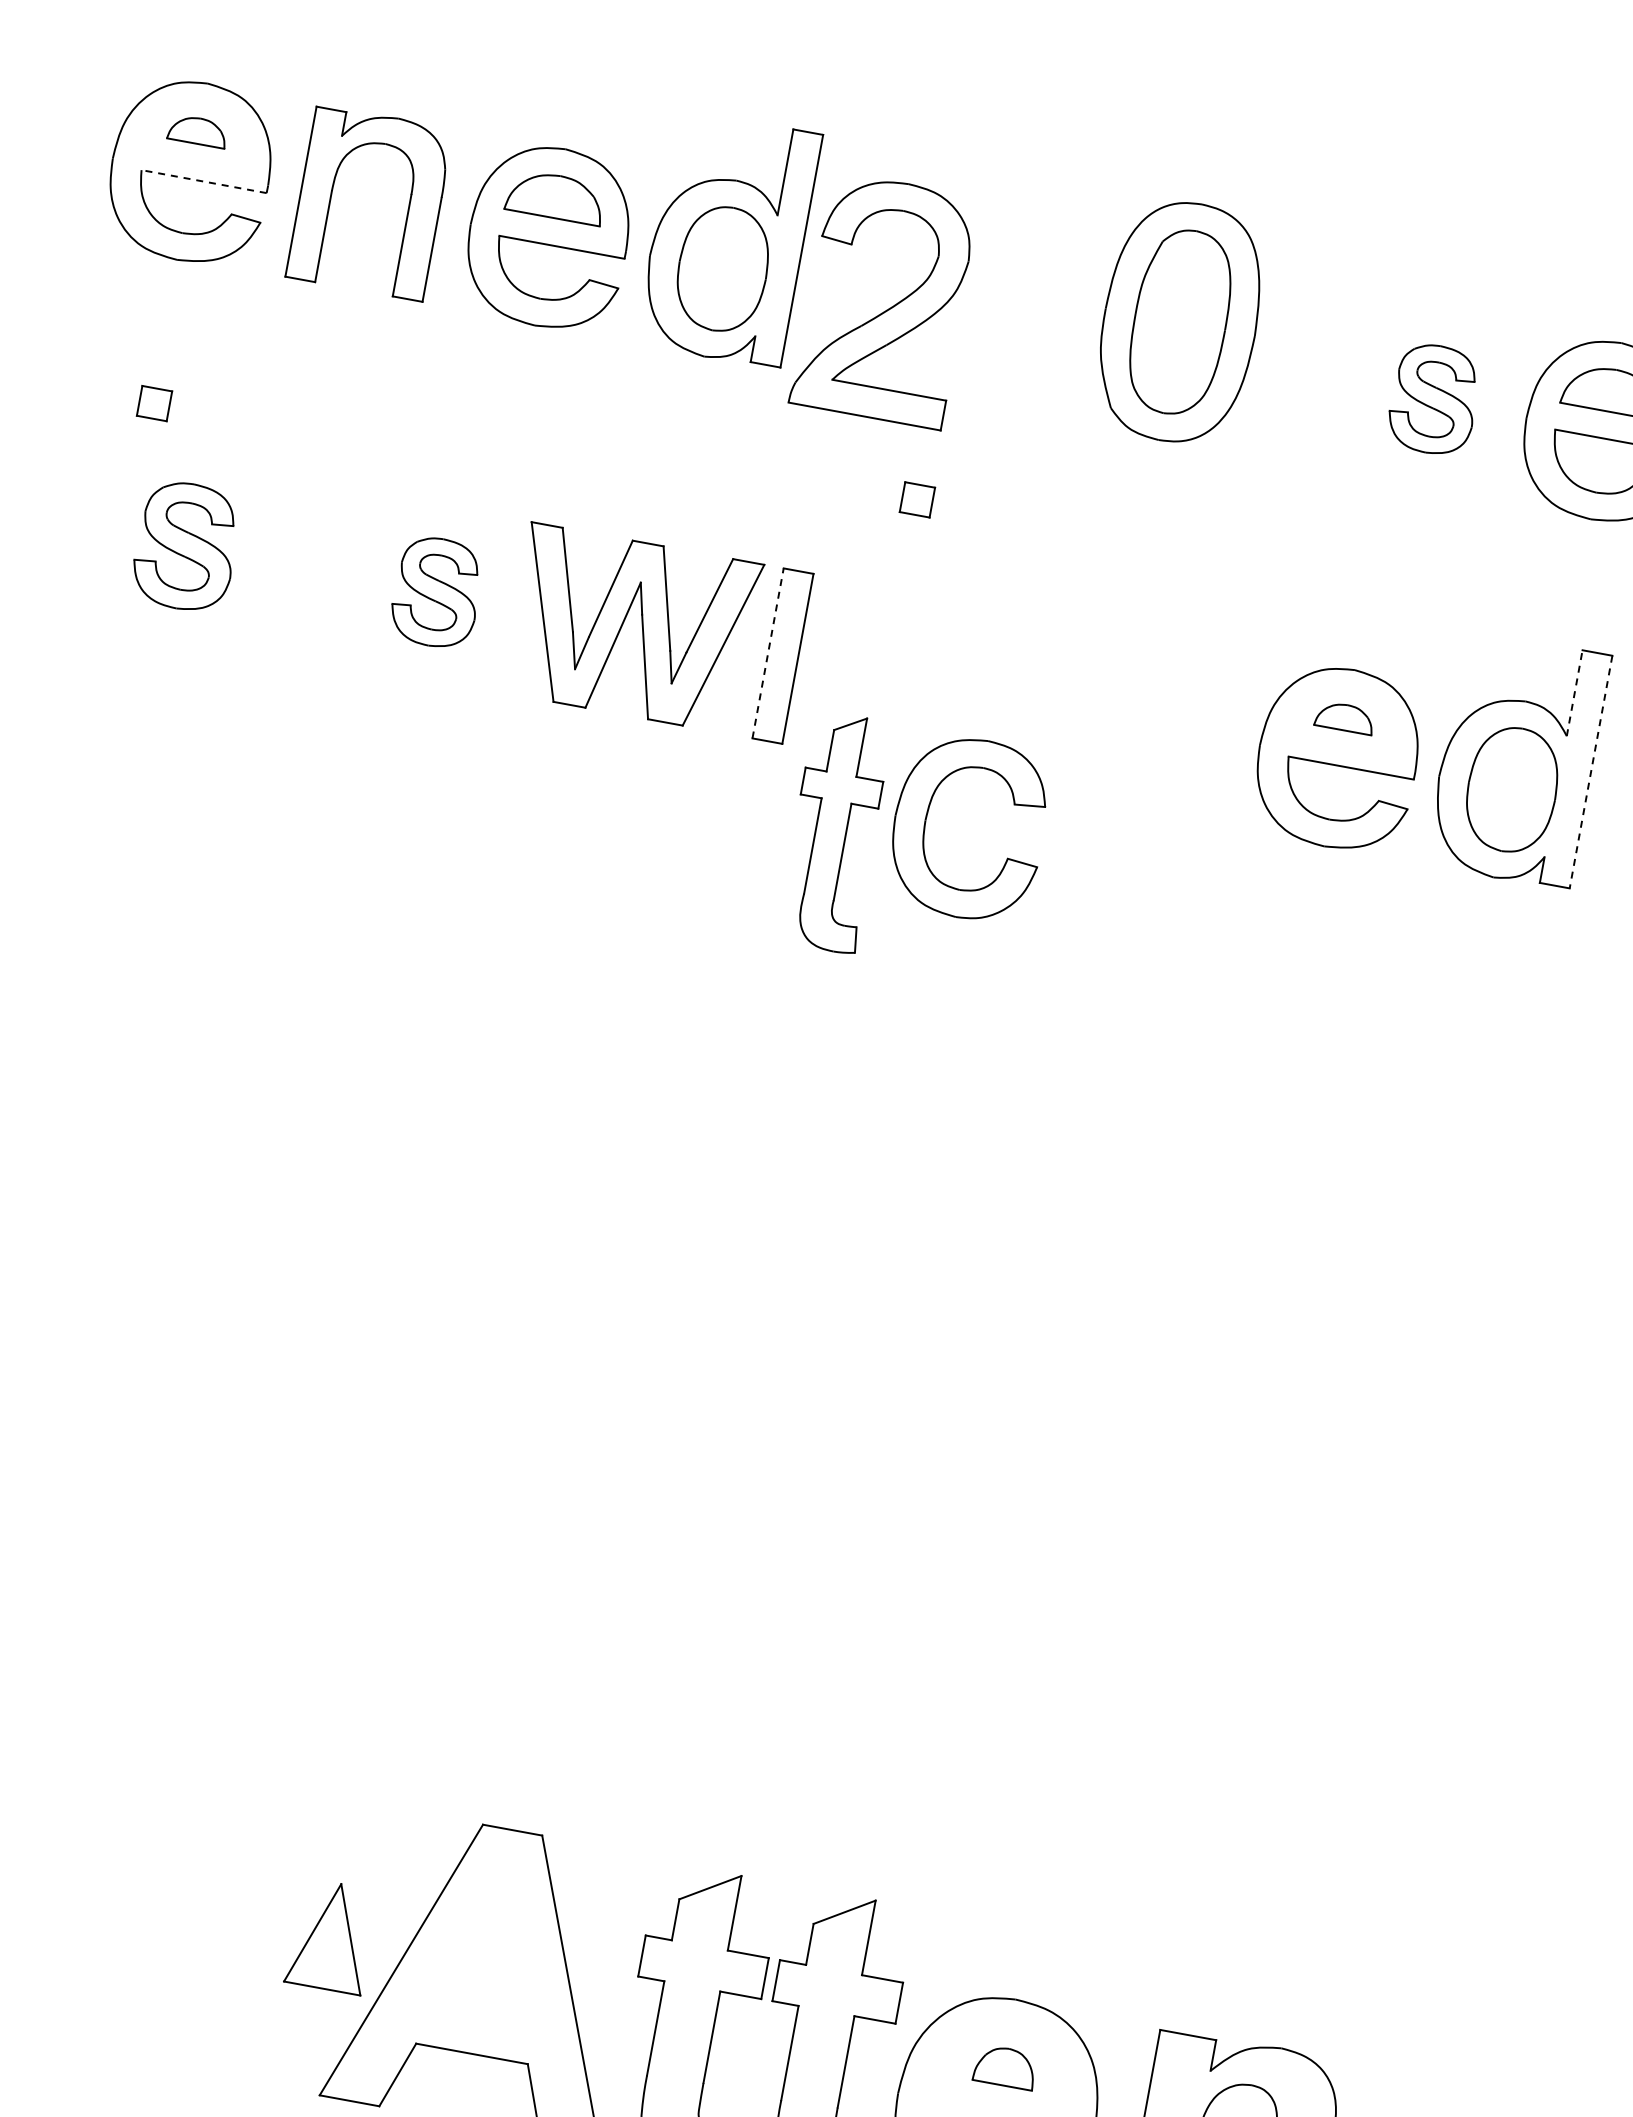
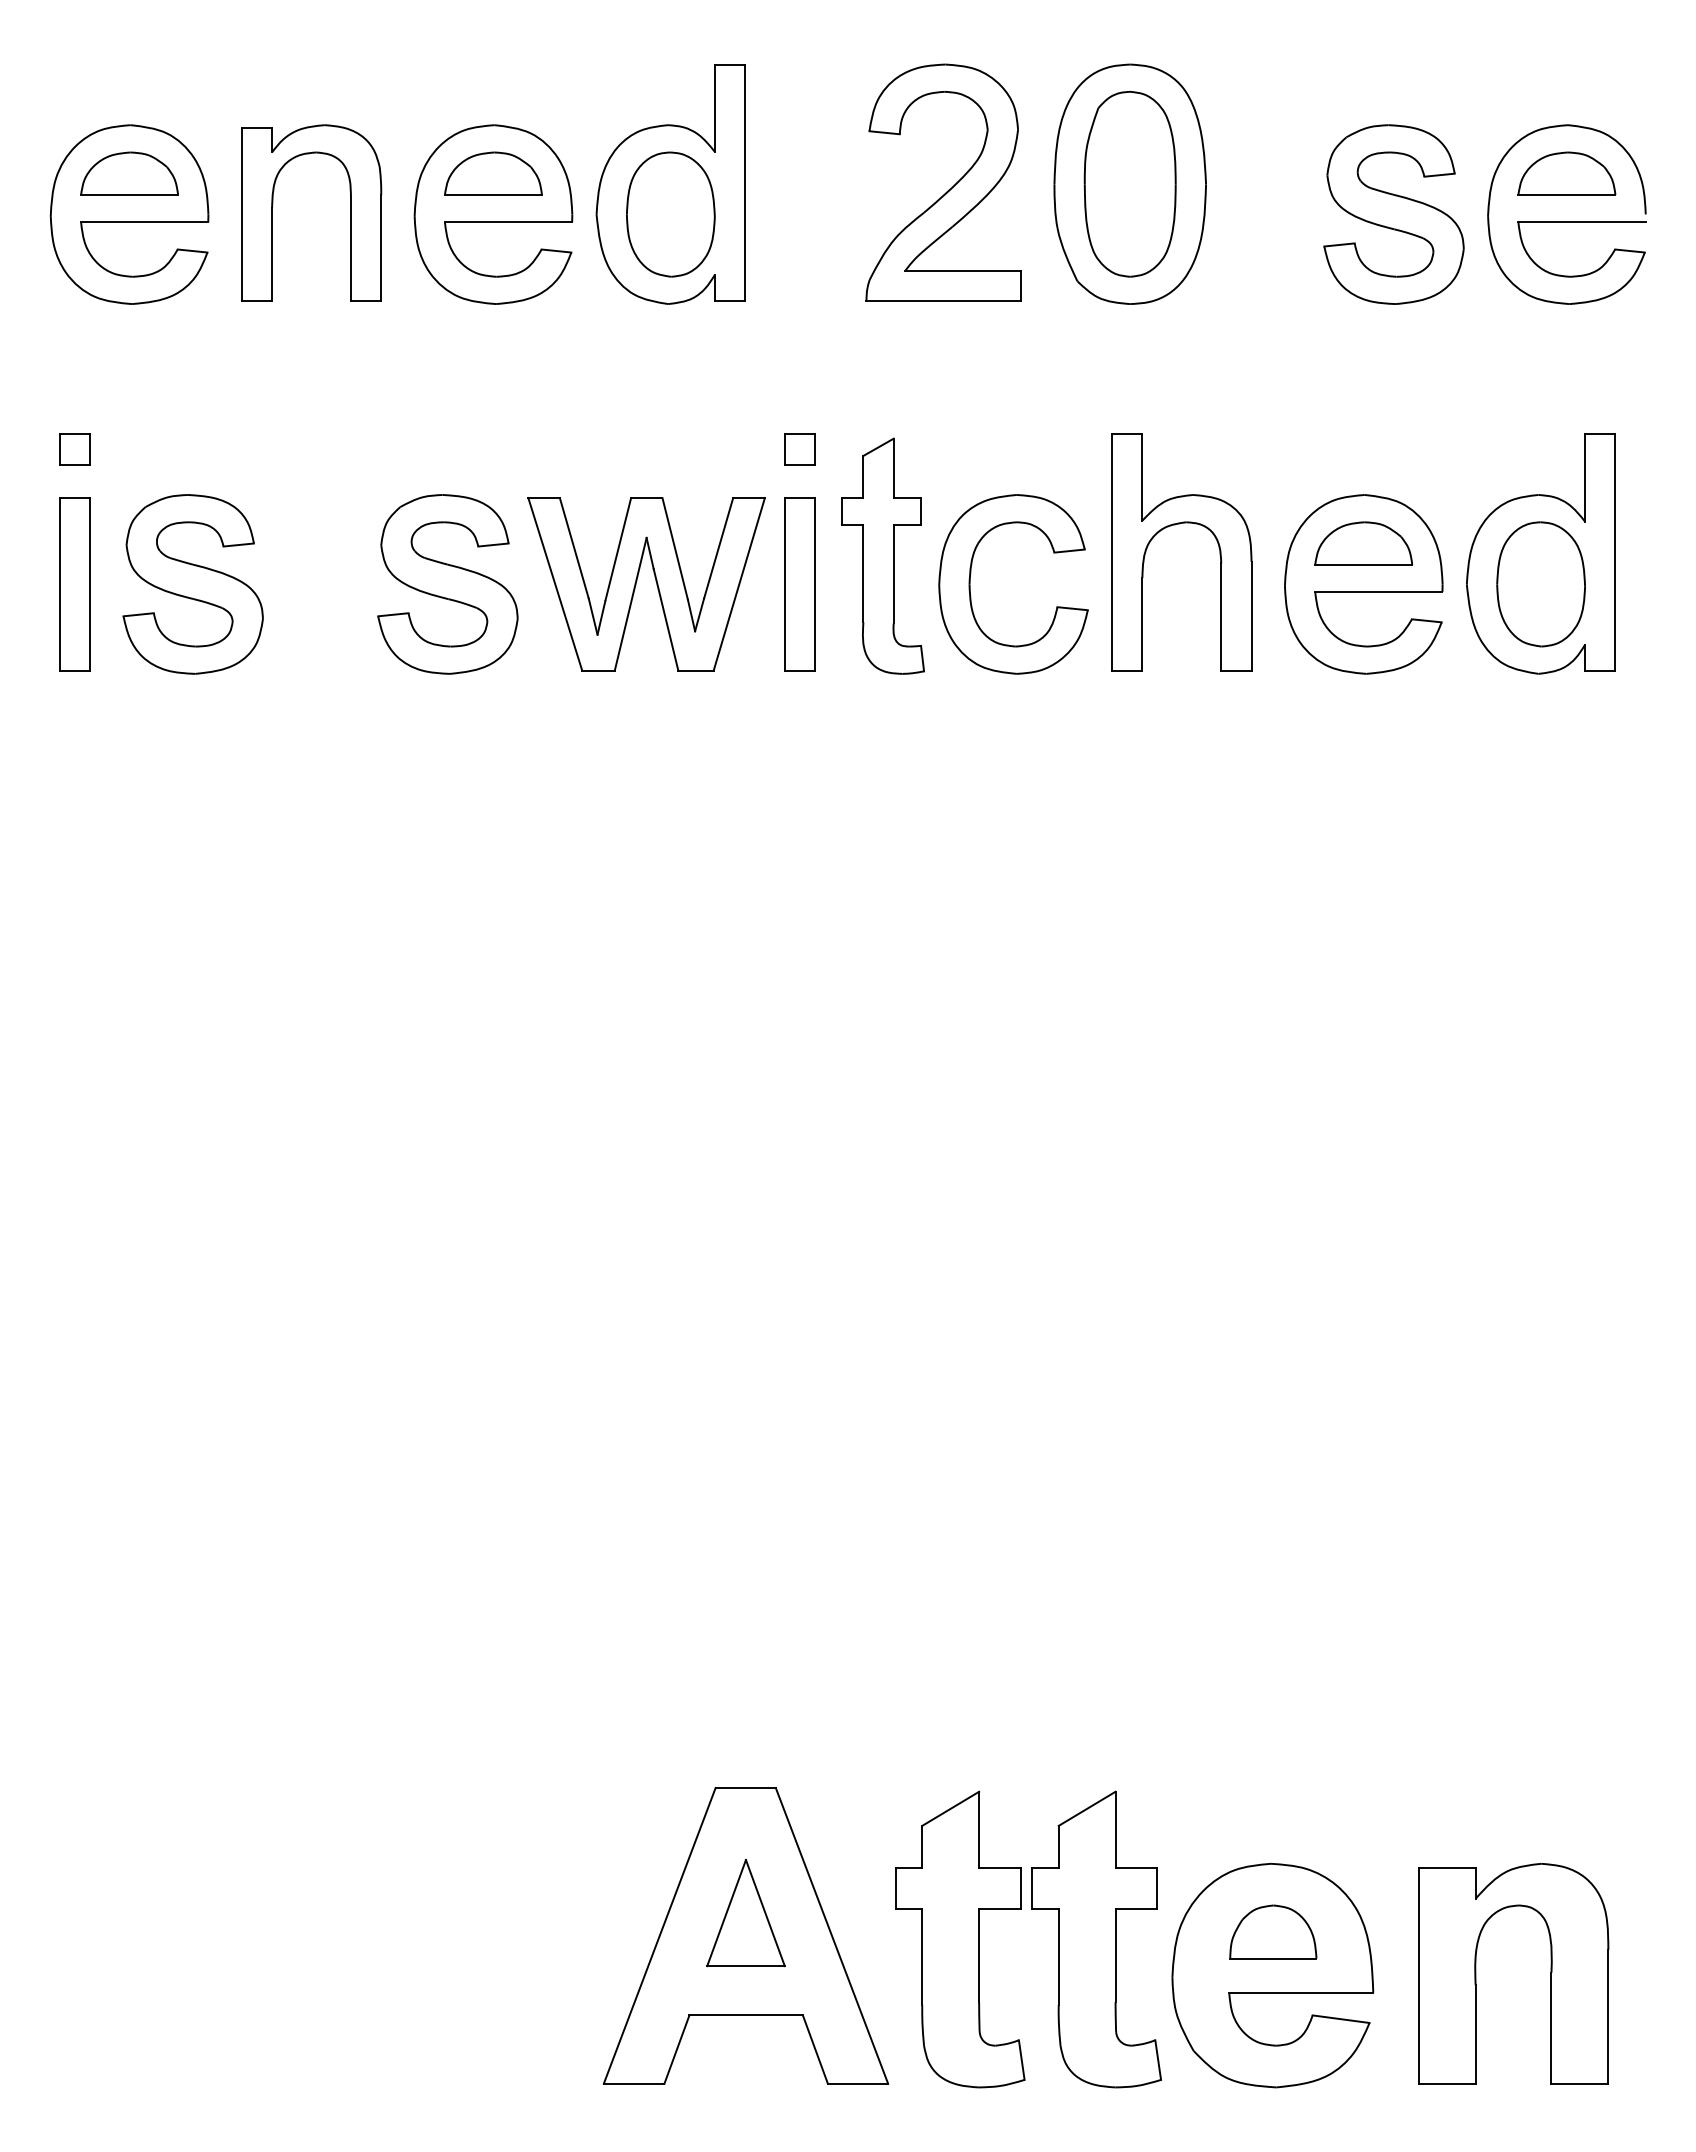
part: (197, 130) -> (129, 173), size x1.67
line: (203, 181) -> (144, 222), dashed -> solid
part: (890, 306) -> (949, 188), moved
part: (1433, 399) -> (1393, 214), size x1.67
part: (154, 403) -> (74, 449), moved
part: (917, 499) -> (799, 449), moved
part: (69, 525) -> (74, 584), added
part: (185, 546) -> (192, 584), size x1.43
part: (436, 592) -> (447, 584), size x1.67
line: (768, 652) -> (784, 583), dashed -> solid
part: (1163, 665) -> (1175, 525), added
line: (1574, 693) -> (1585, 478), dashed -> solid
part: (1344, 717) -> (1363, 543), size x1.67
line: (1590, 772) -> (1615, 553), dashed -> solid
part: (926, 820) -> (970, 584), moved
part: (834, 831) -> (882, 555), moved
part: (331, 1936) -> (745, 1913), moved
part: (1005, 2066) -> (1273, 1931), size x1.43

